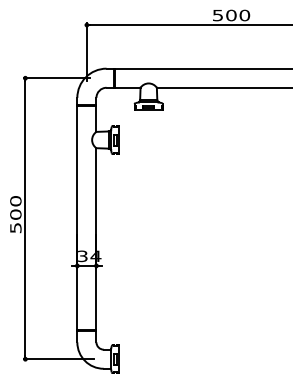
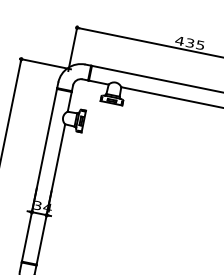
text: (231, 15) -> (190, 43), 500 -> 435

